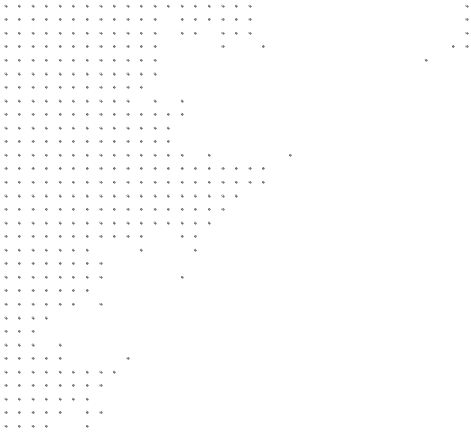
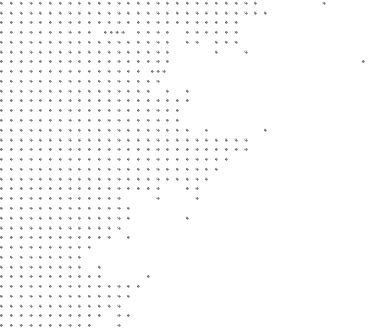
part: (80, 19) -> (113, 32), size x0.6
part: (141, 74) -> (157, 71), size x0.6

